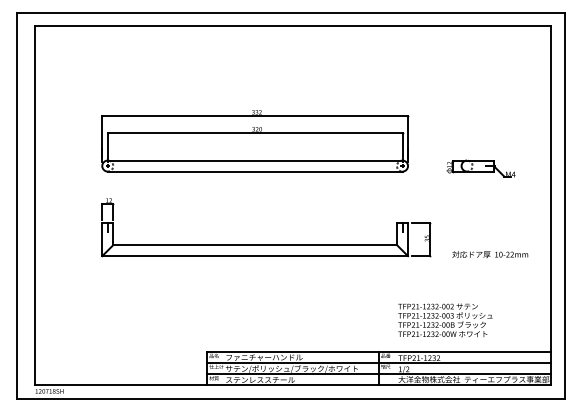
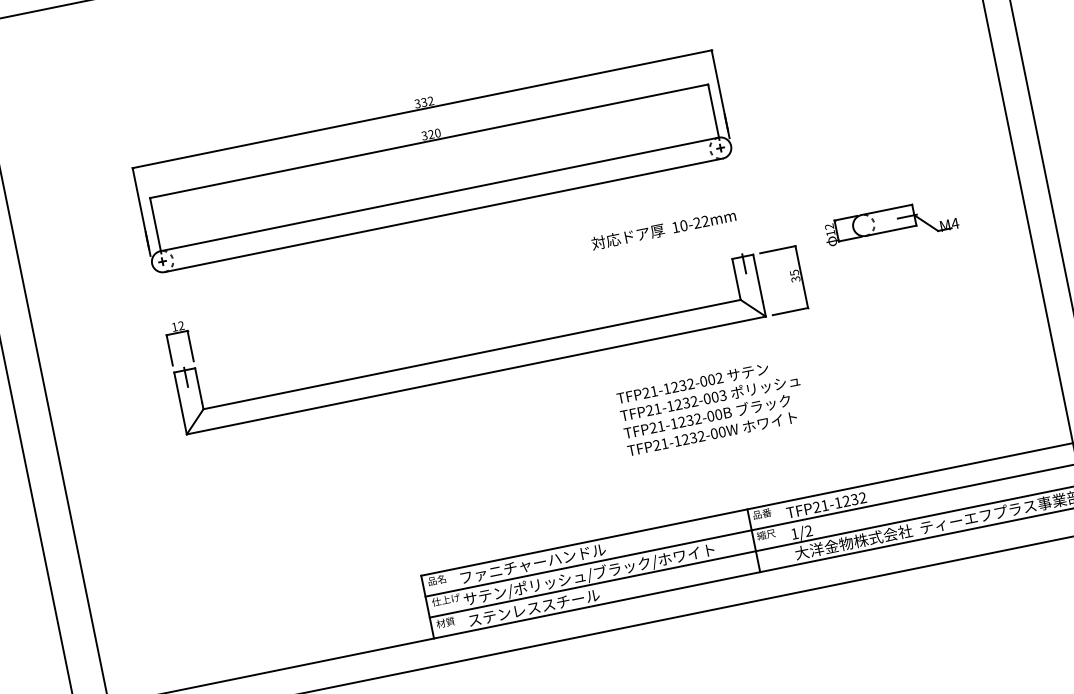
part: (480, 168) -> (890, 224), moved
text: (490, 254) -> (664, 229), moved
text: (445, 320) -> (712, 407), moved

